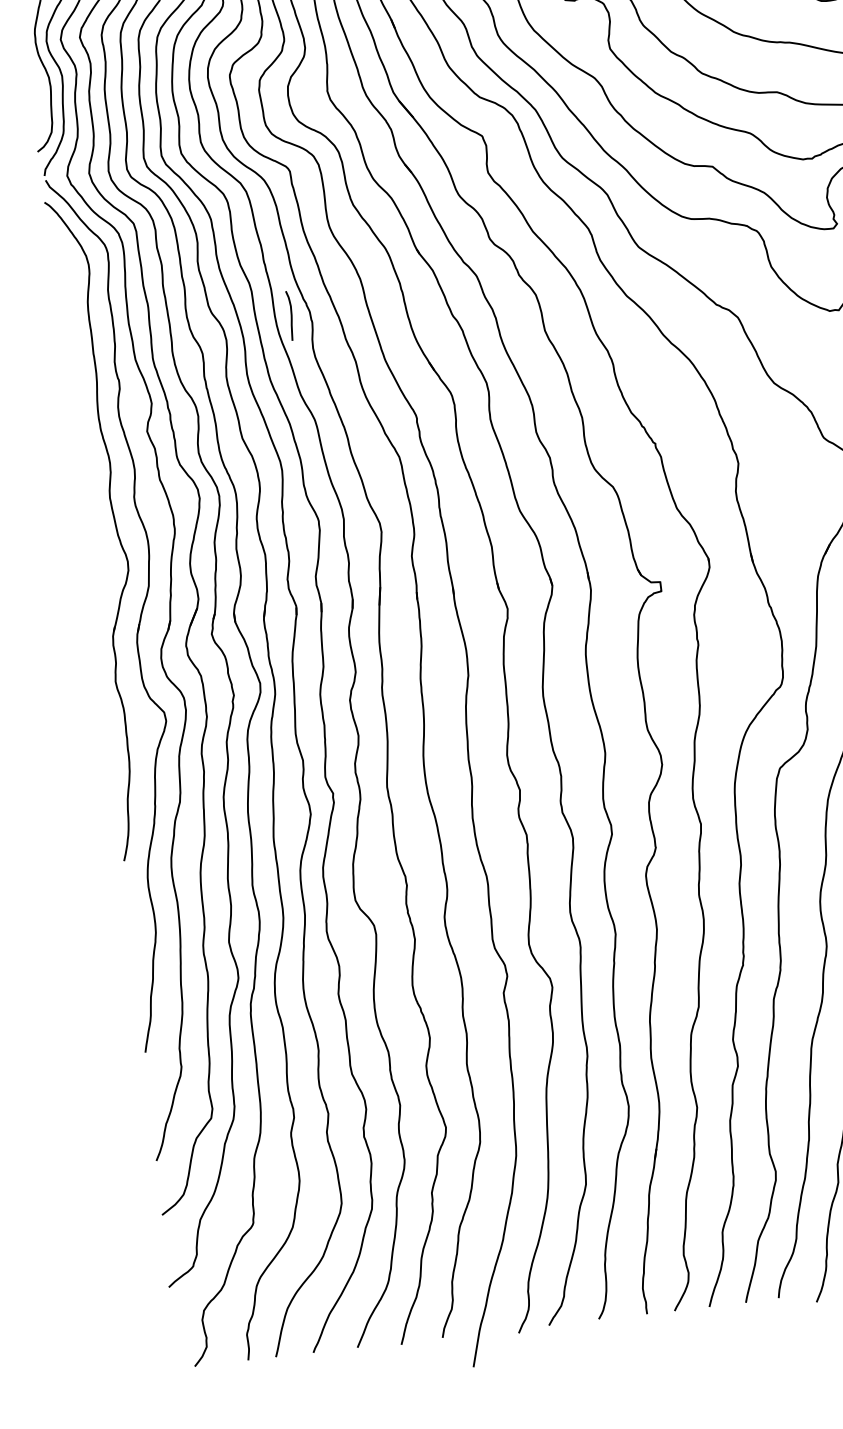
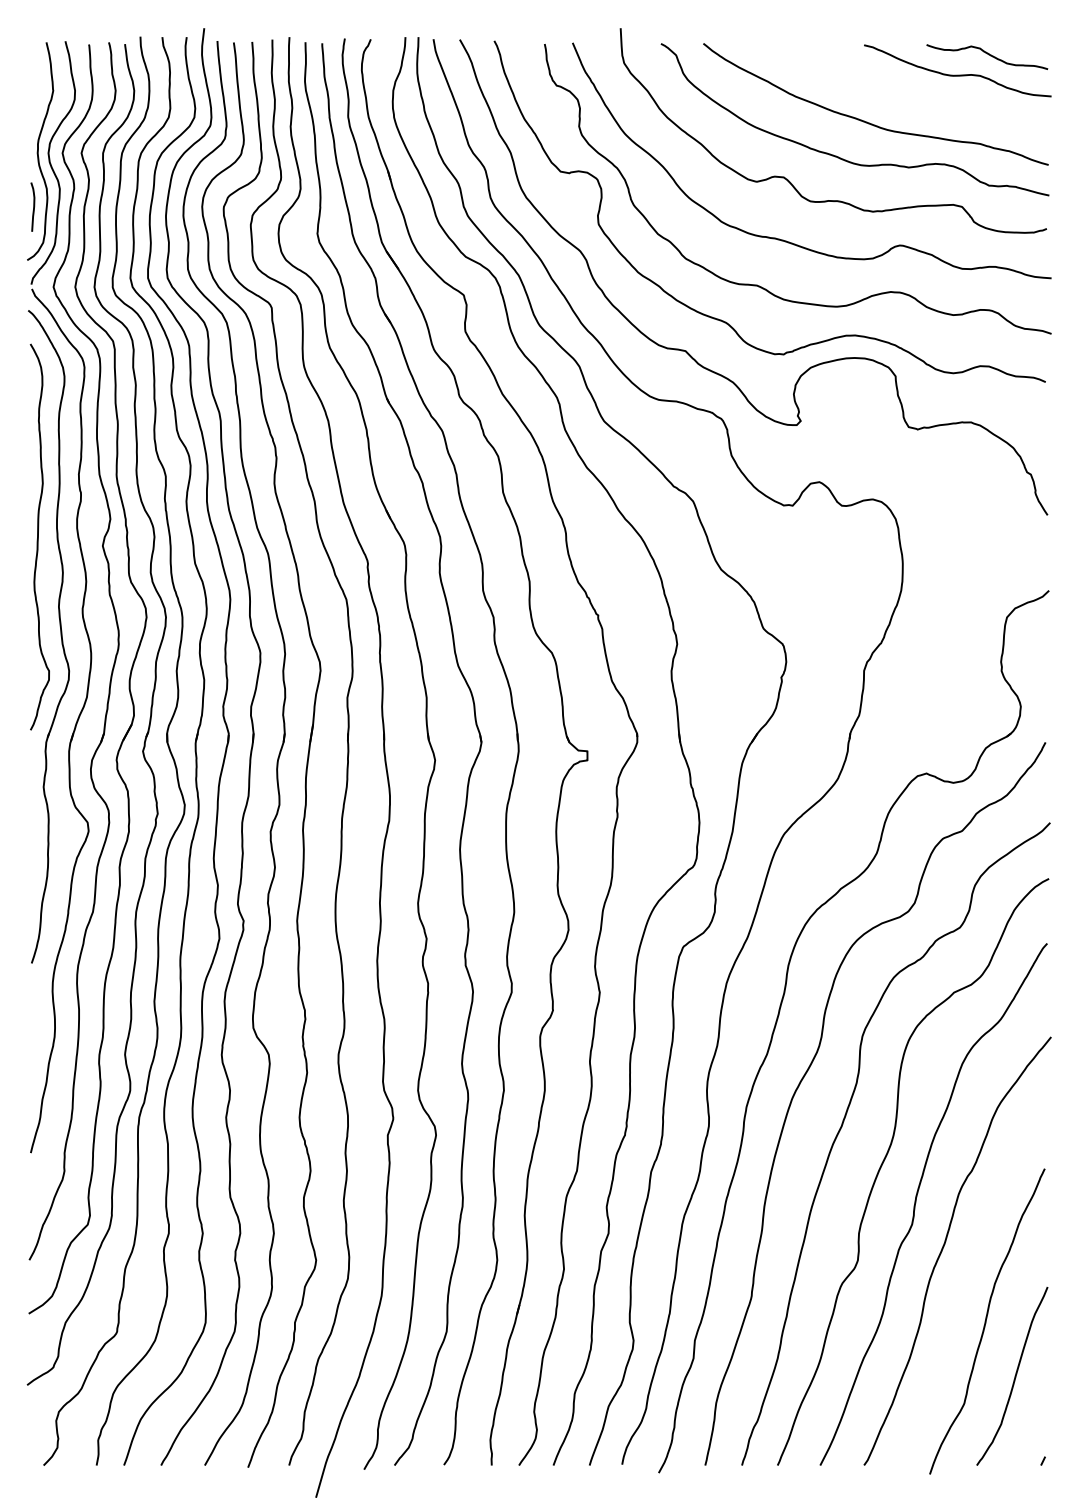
curve: (290, 315) -> (33, 206), moved
curve: (81, 429) -> (38, 536), added

